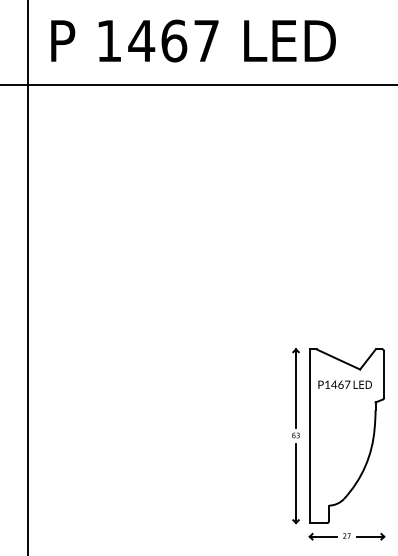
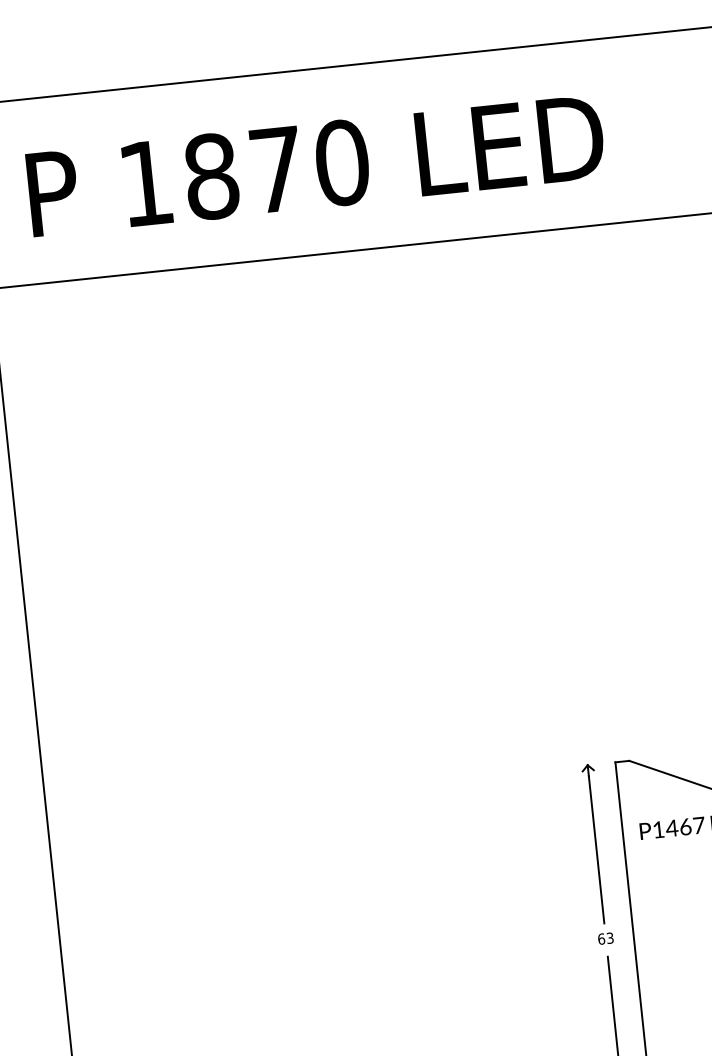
text: (173, 40) -> (275, 168), 1467 -> 1870

